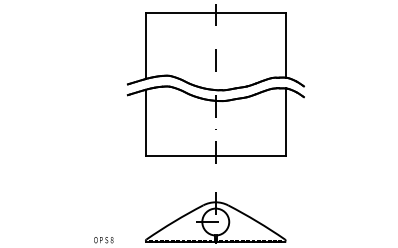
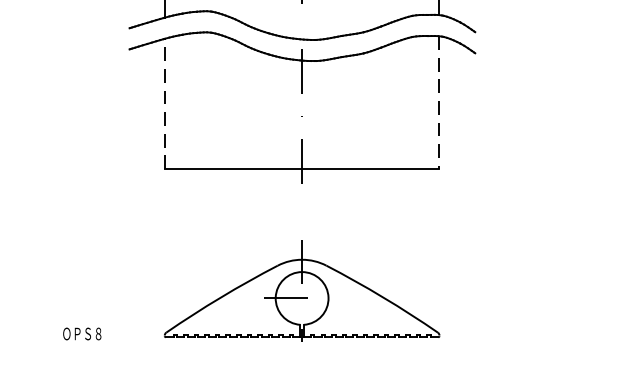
line: (145, 122) -> (164, 103), solid -> dashed
line: (285, 122) -> (438, 103), solid -> dashed

